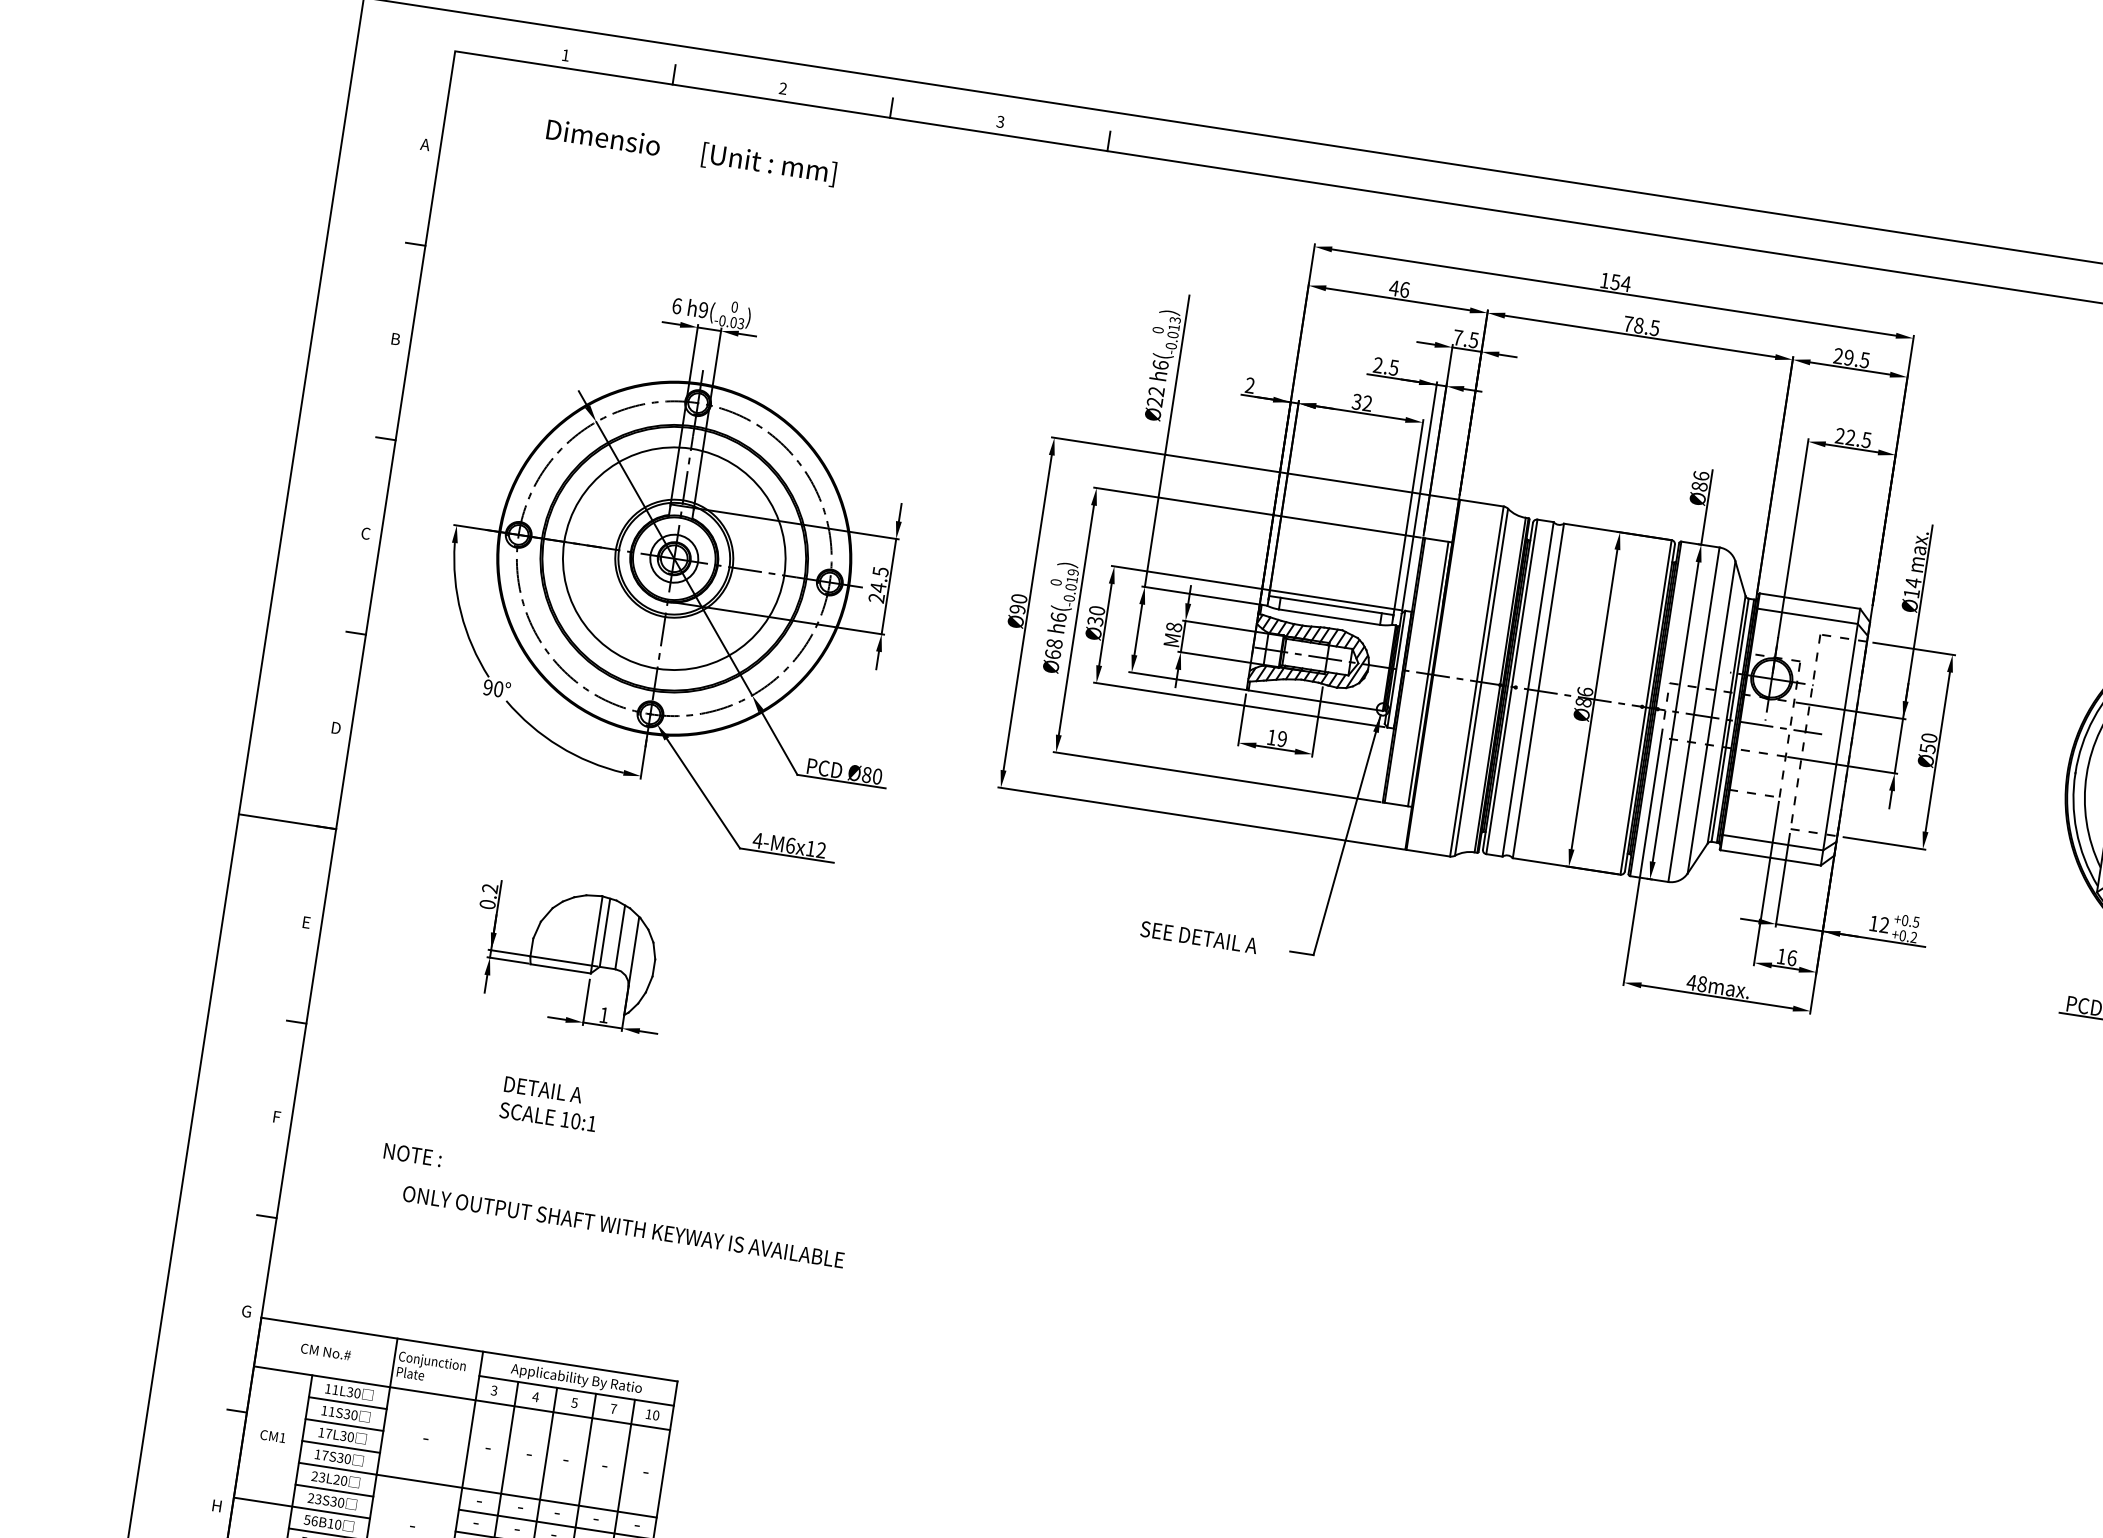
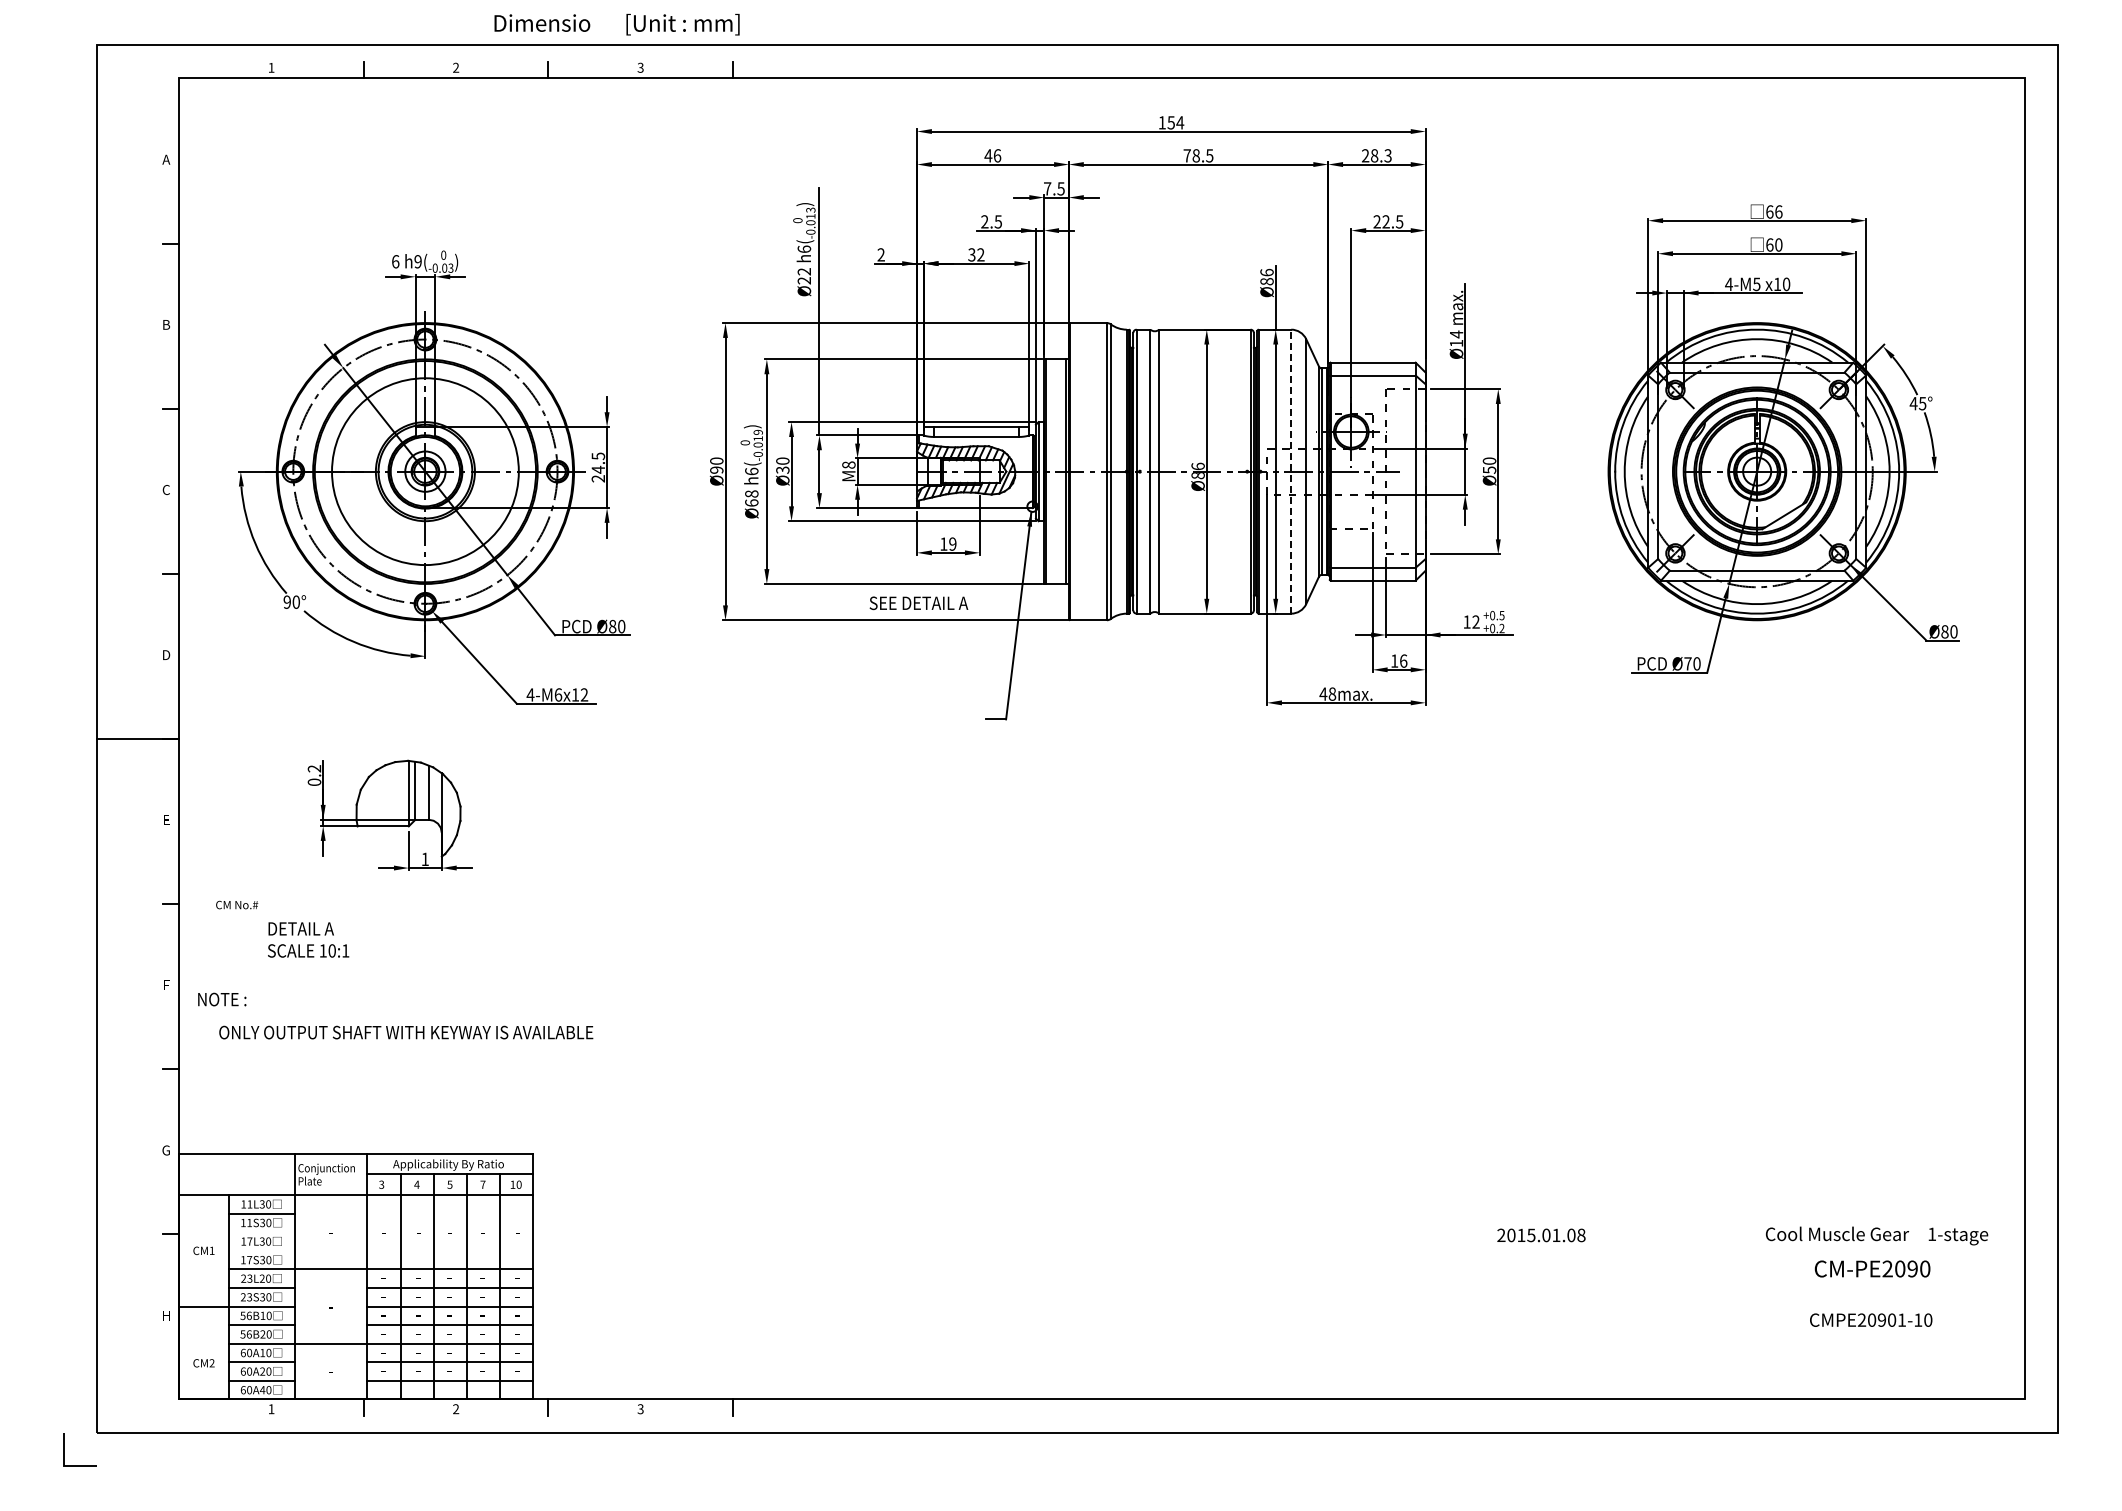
text: (690, 152) -> (616, 24), moved
text: (1856, 358) -> (1380, 155), 29.5 -> 28.3
line: (1694, 714) -> (1291, 471), solid -> dashed
text: (1198, 937) -> (918, 603), moved
text: (550, 1103) -> (308, 939), moved
text: (614, 1204) -> (395, 1015), moved
text: (326, 1351) -> (237, 904), moved
line: (344, 1425) -> (261, 1232), removed
line: (340, 1446) -> (261, 1250), removed

